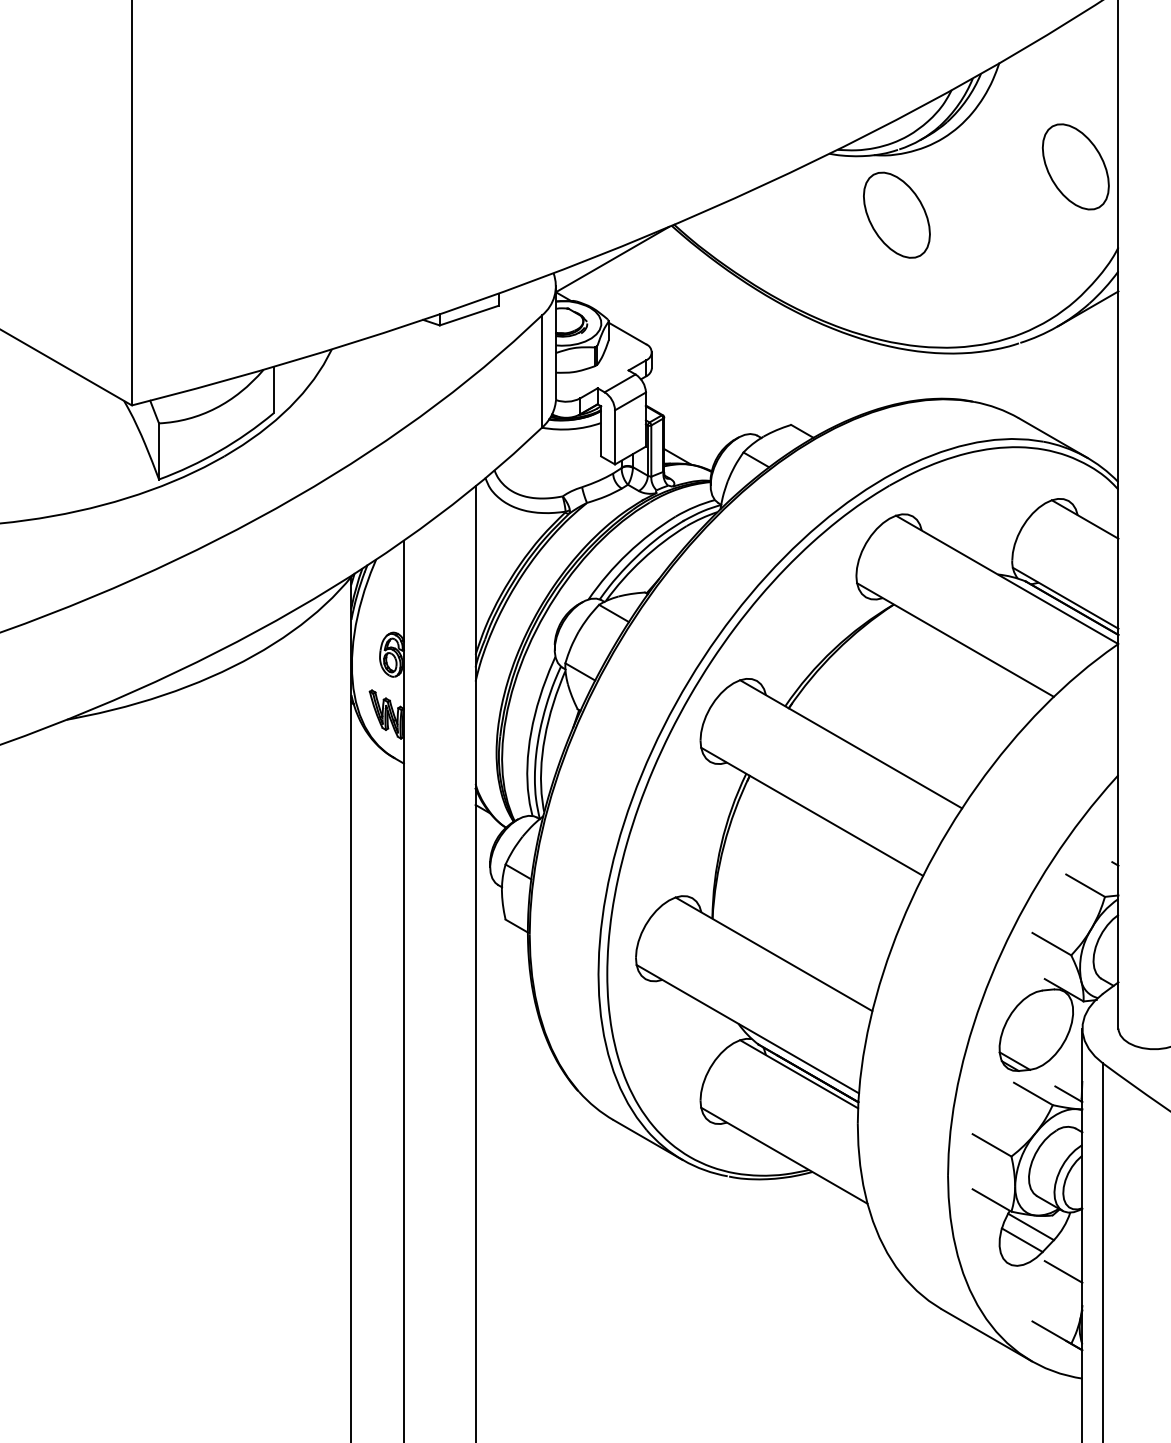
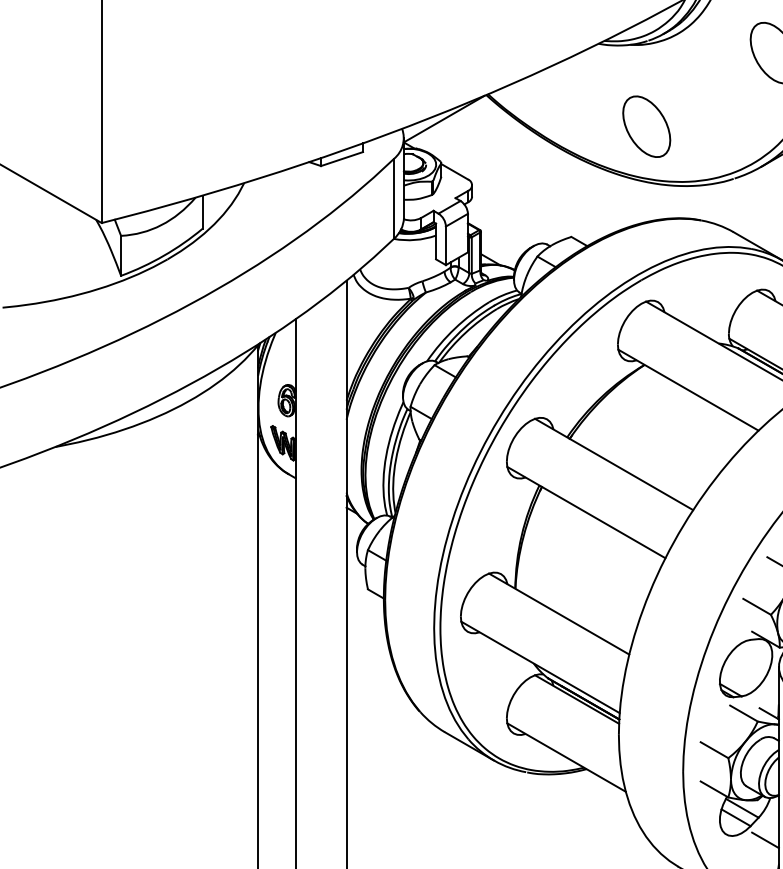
part: (896, 214) -> (646, 126), moved

